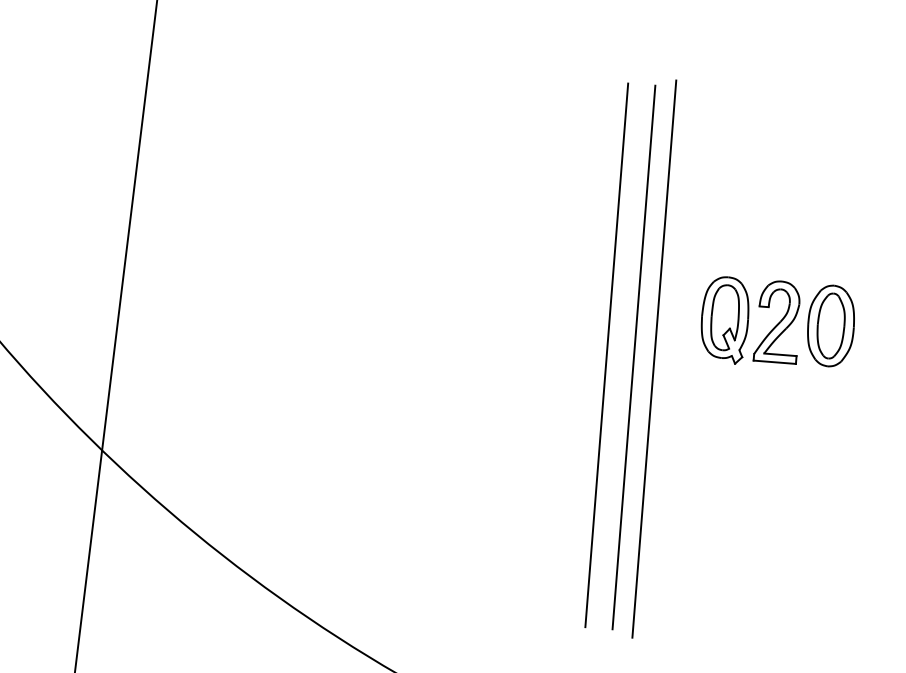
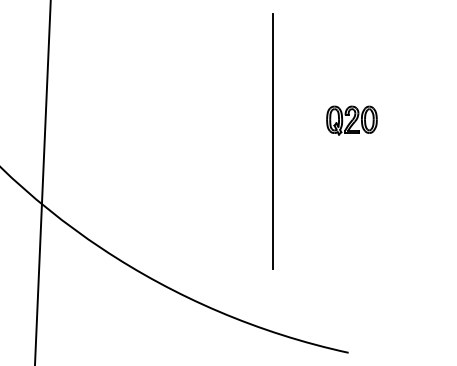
part: (776, 323) -> (351, 120), size x0.7
line: (634, 357) -> (286, 141), removed
line: (653, 357) -> (295, 140), removed

